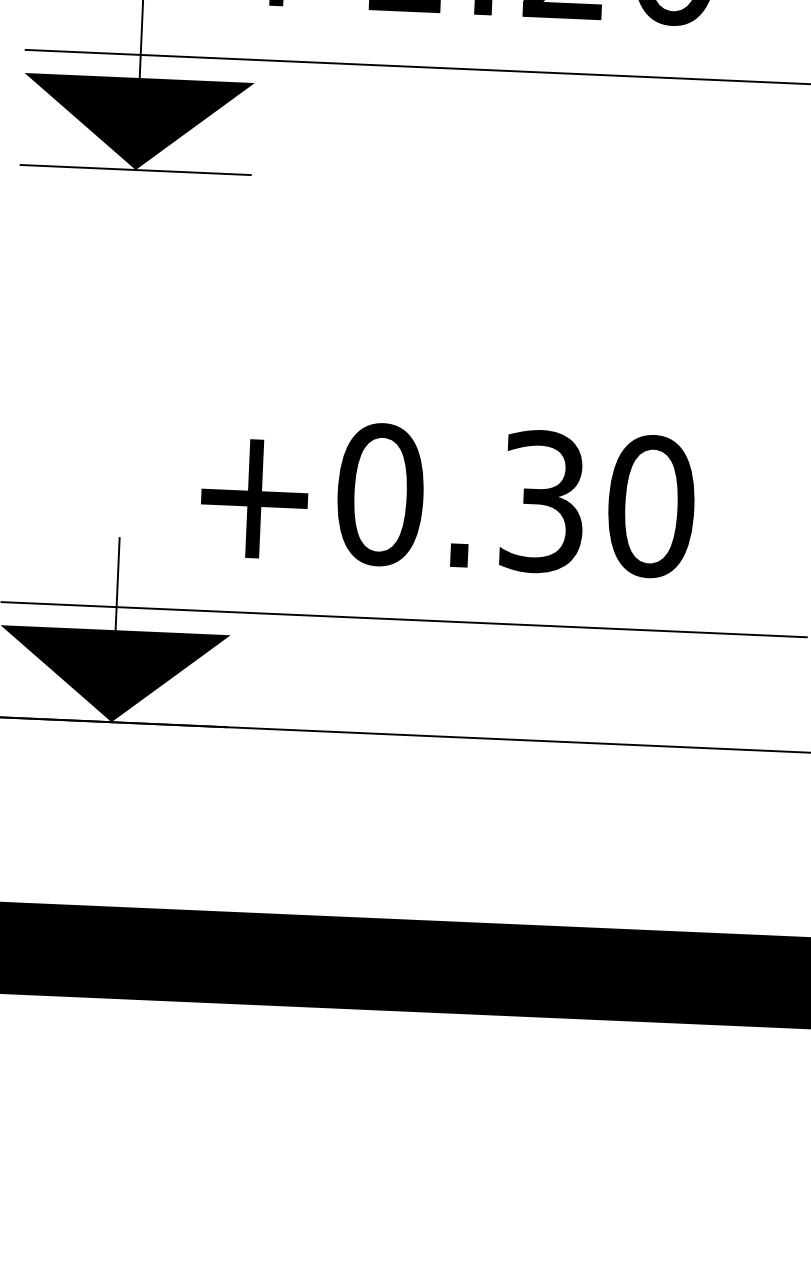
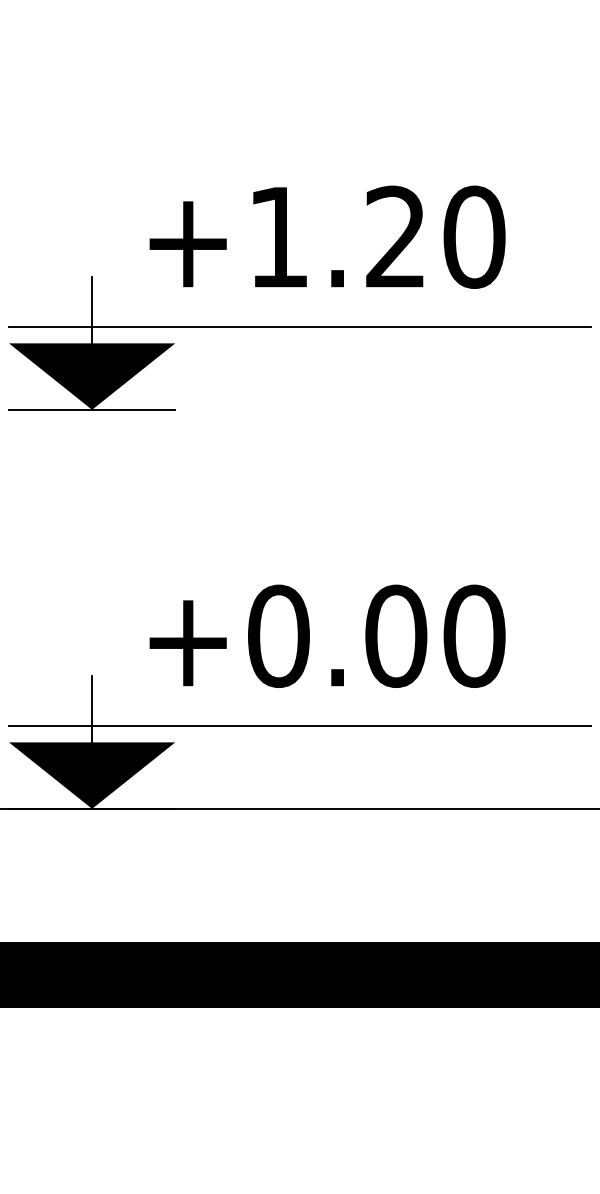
text: (543, 500) -> (396, 635), +0.30 -> +0.00

